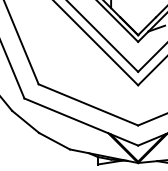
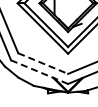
line: (89, 104) -> (43, 63), solid -> dashed
line: (81, 122) -> (39, 72), solid -> dashed

